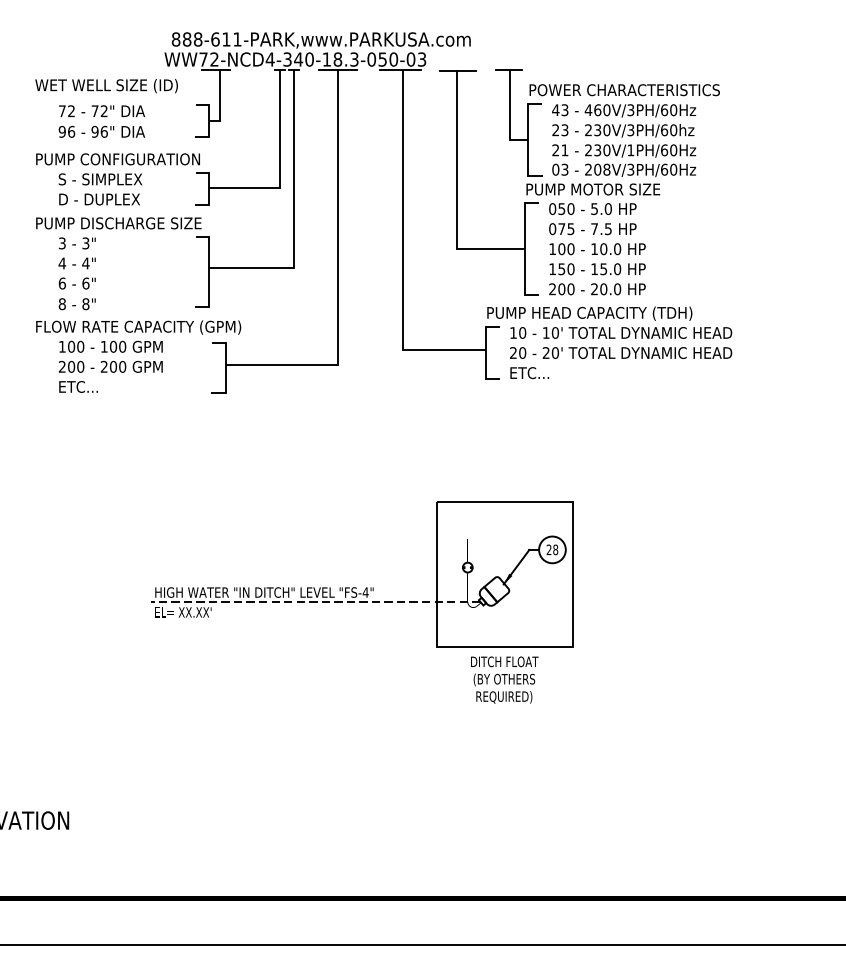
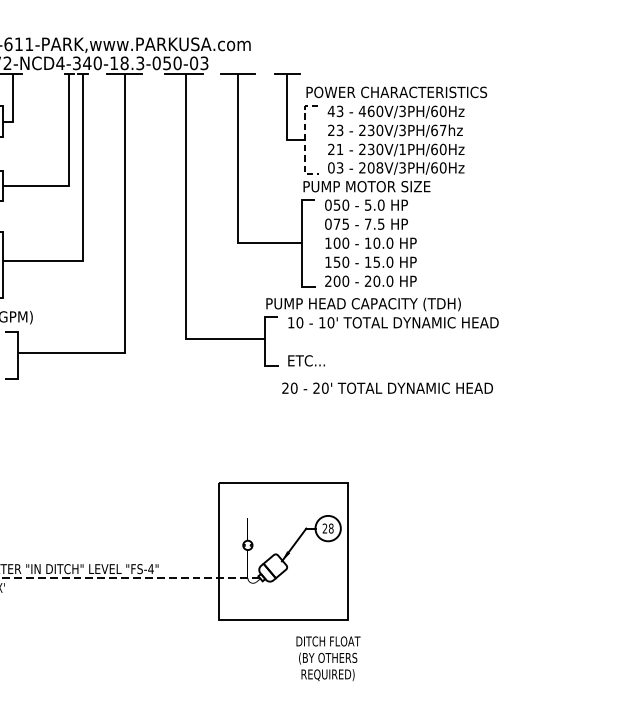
text: (673, 130) -> (443, 130), 230V/3PH/60hz -> 230V/3PH/67hz
line: (528, 140) -> (305, 140), solid -> dashed
text: (621, 352) -> (388, 387), moved
text: (504, 679) -> (328, 658), moved

